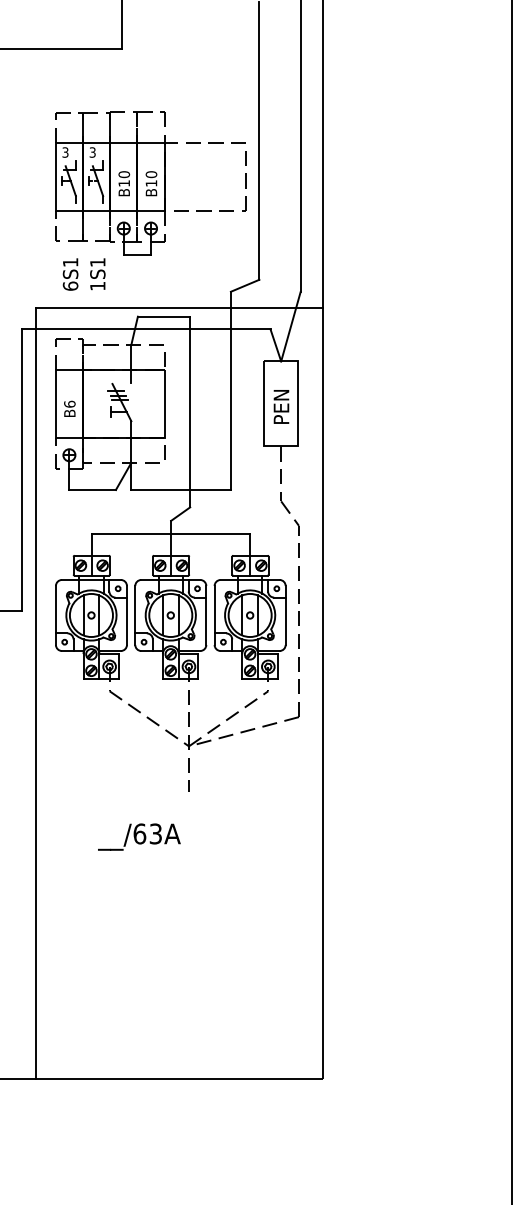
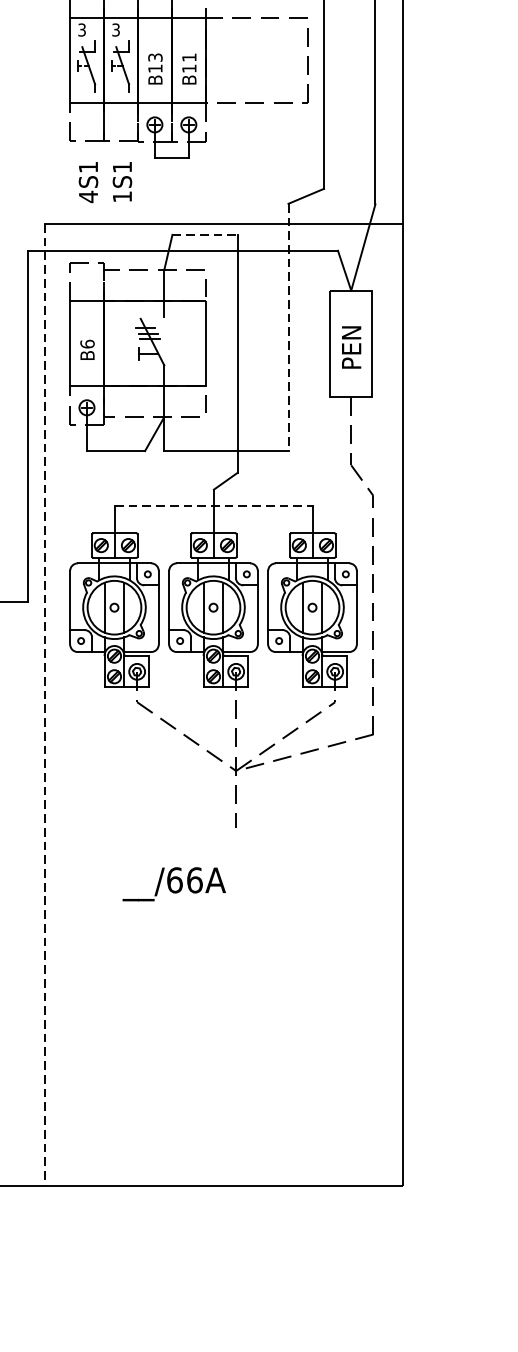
text: (124, 174) -> (155, 57), B10 -> B13
text: (151, 174) -> (189, 57), B10 -> B11
text: (70, 286) -> (88, 197), 6S1 -> 4S1
line: (164, 316) -> (205, 234), solid -> dashed
line: (230, 391) -> (287, 328), solid -> dashed
line: (171, 533) -> (214, 505), solid -> dashed
line: (35, 693) -> (44, 705), solid -> dashed
text: (155, 833) -> (194, 879), __/63A -> __/66A

